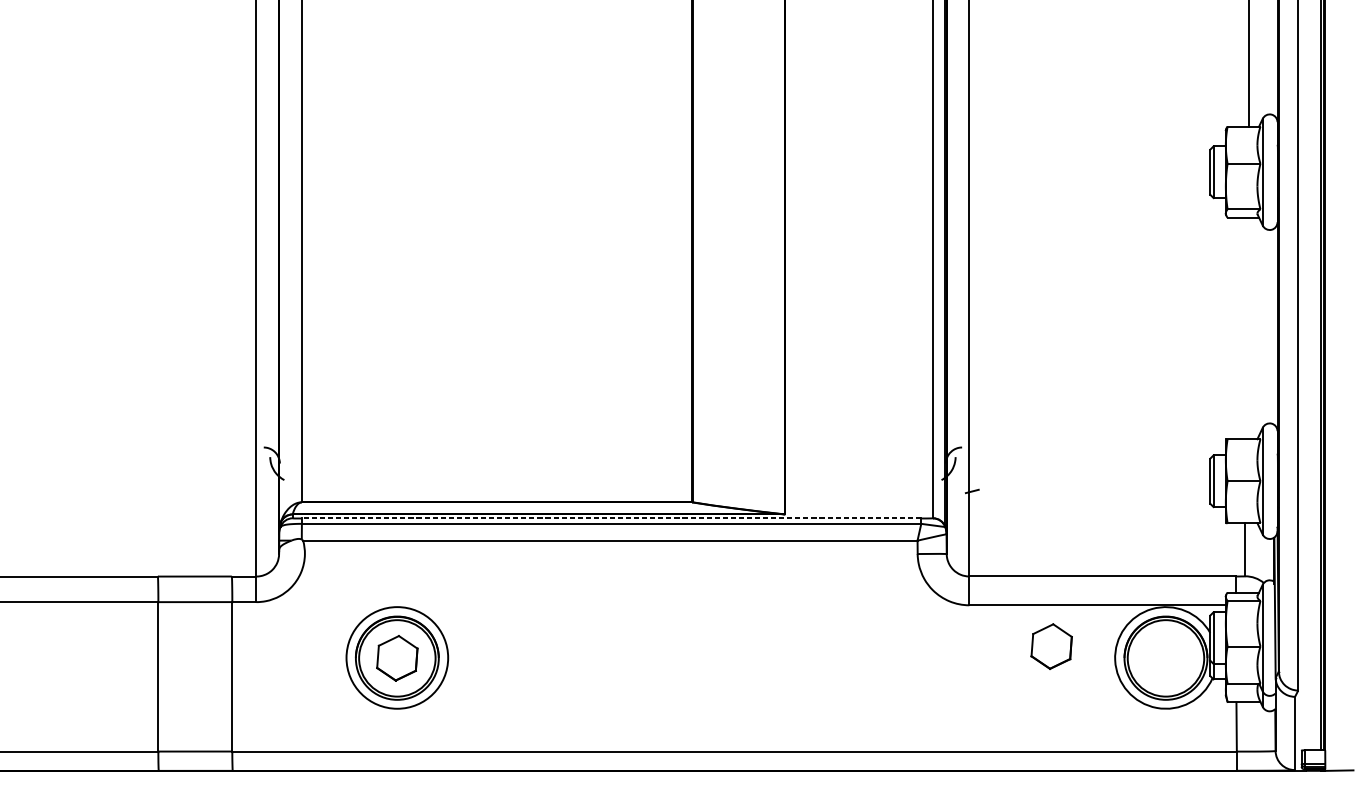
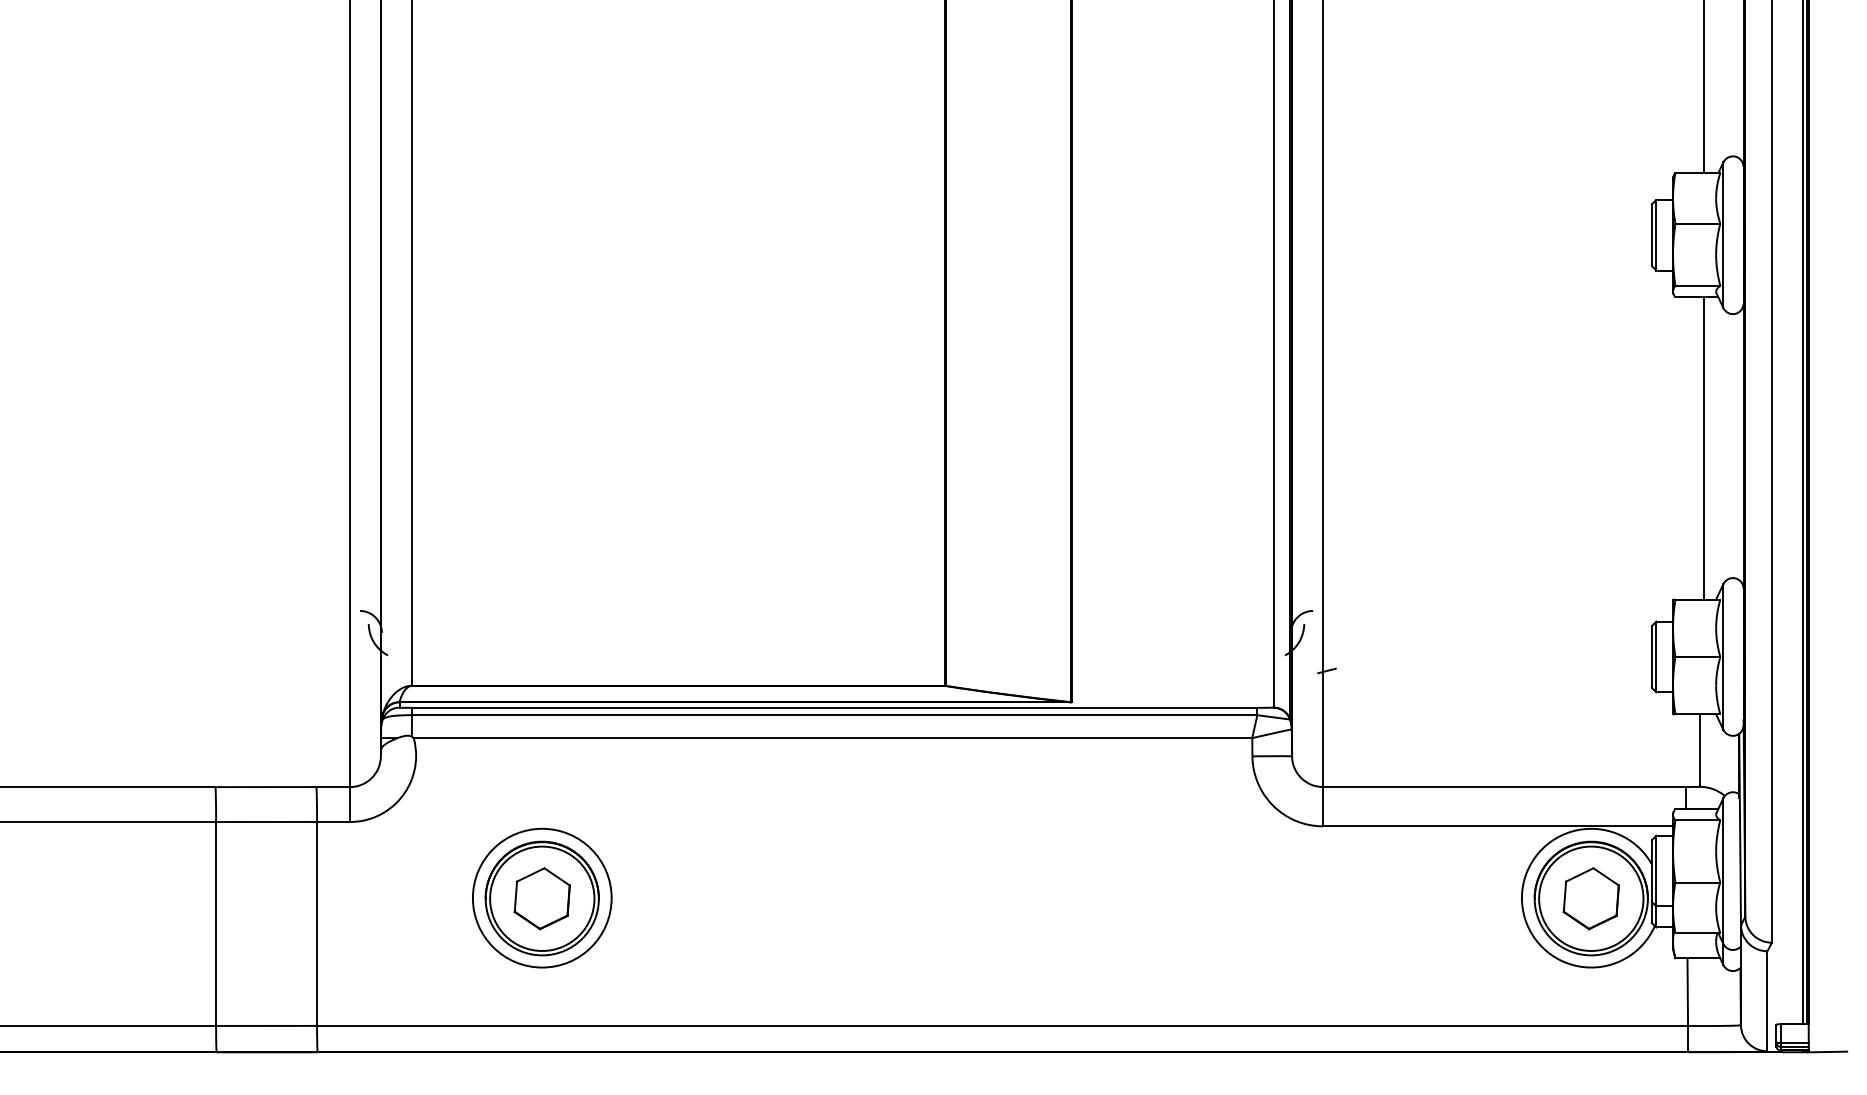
line: (1248, 328) -> (1703, 448), added
line: (611, 518) -> (834, 707), dashed -> solid
part: (1051, 646) -> (1590, 898), moved

